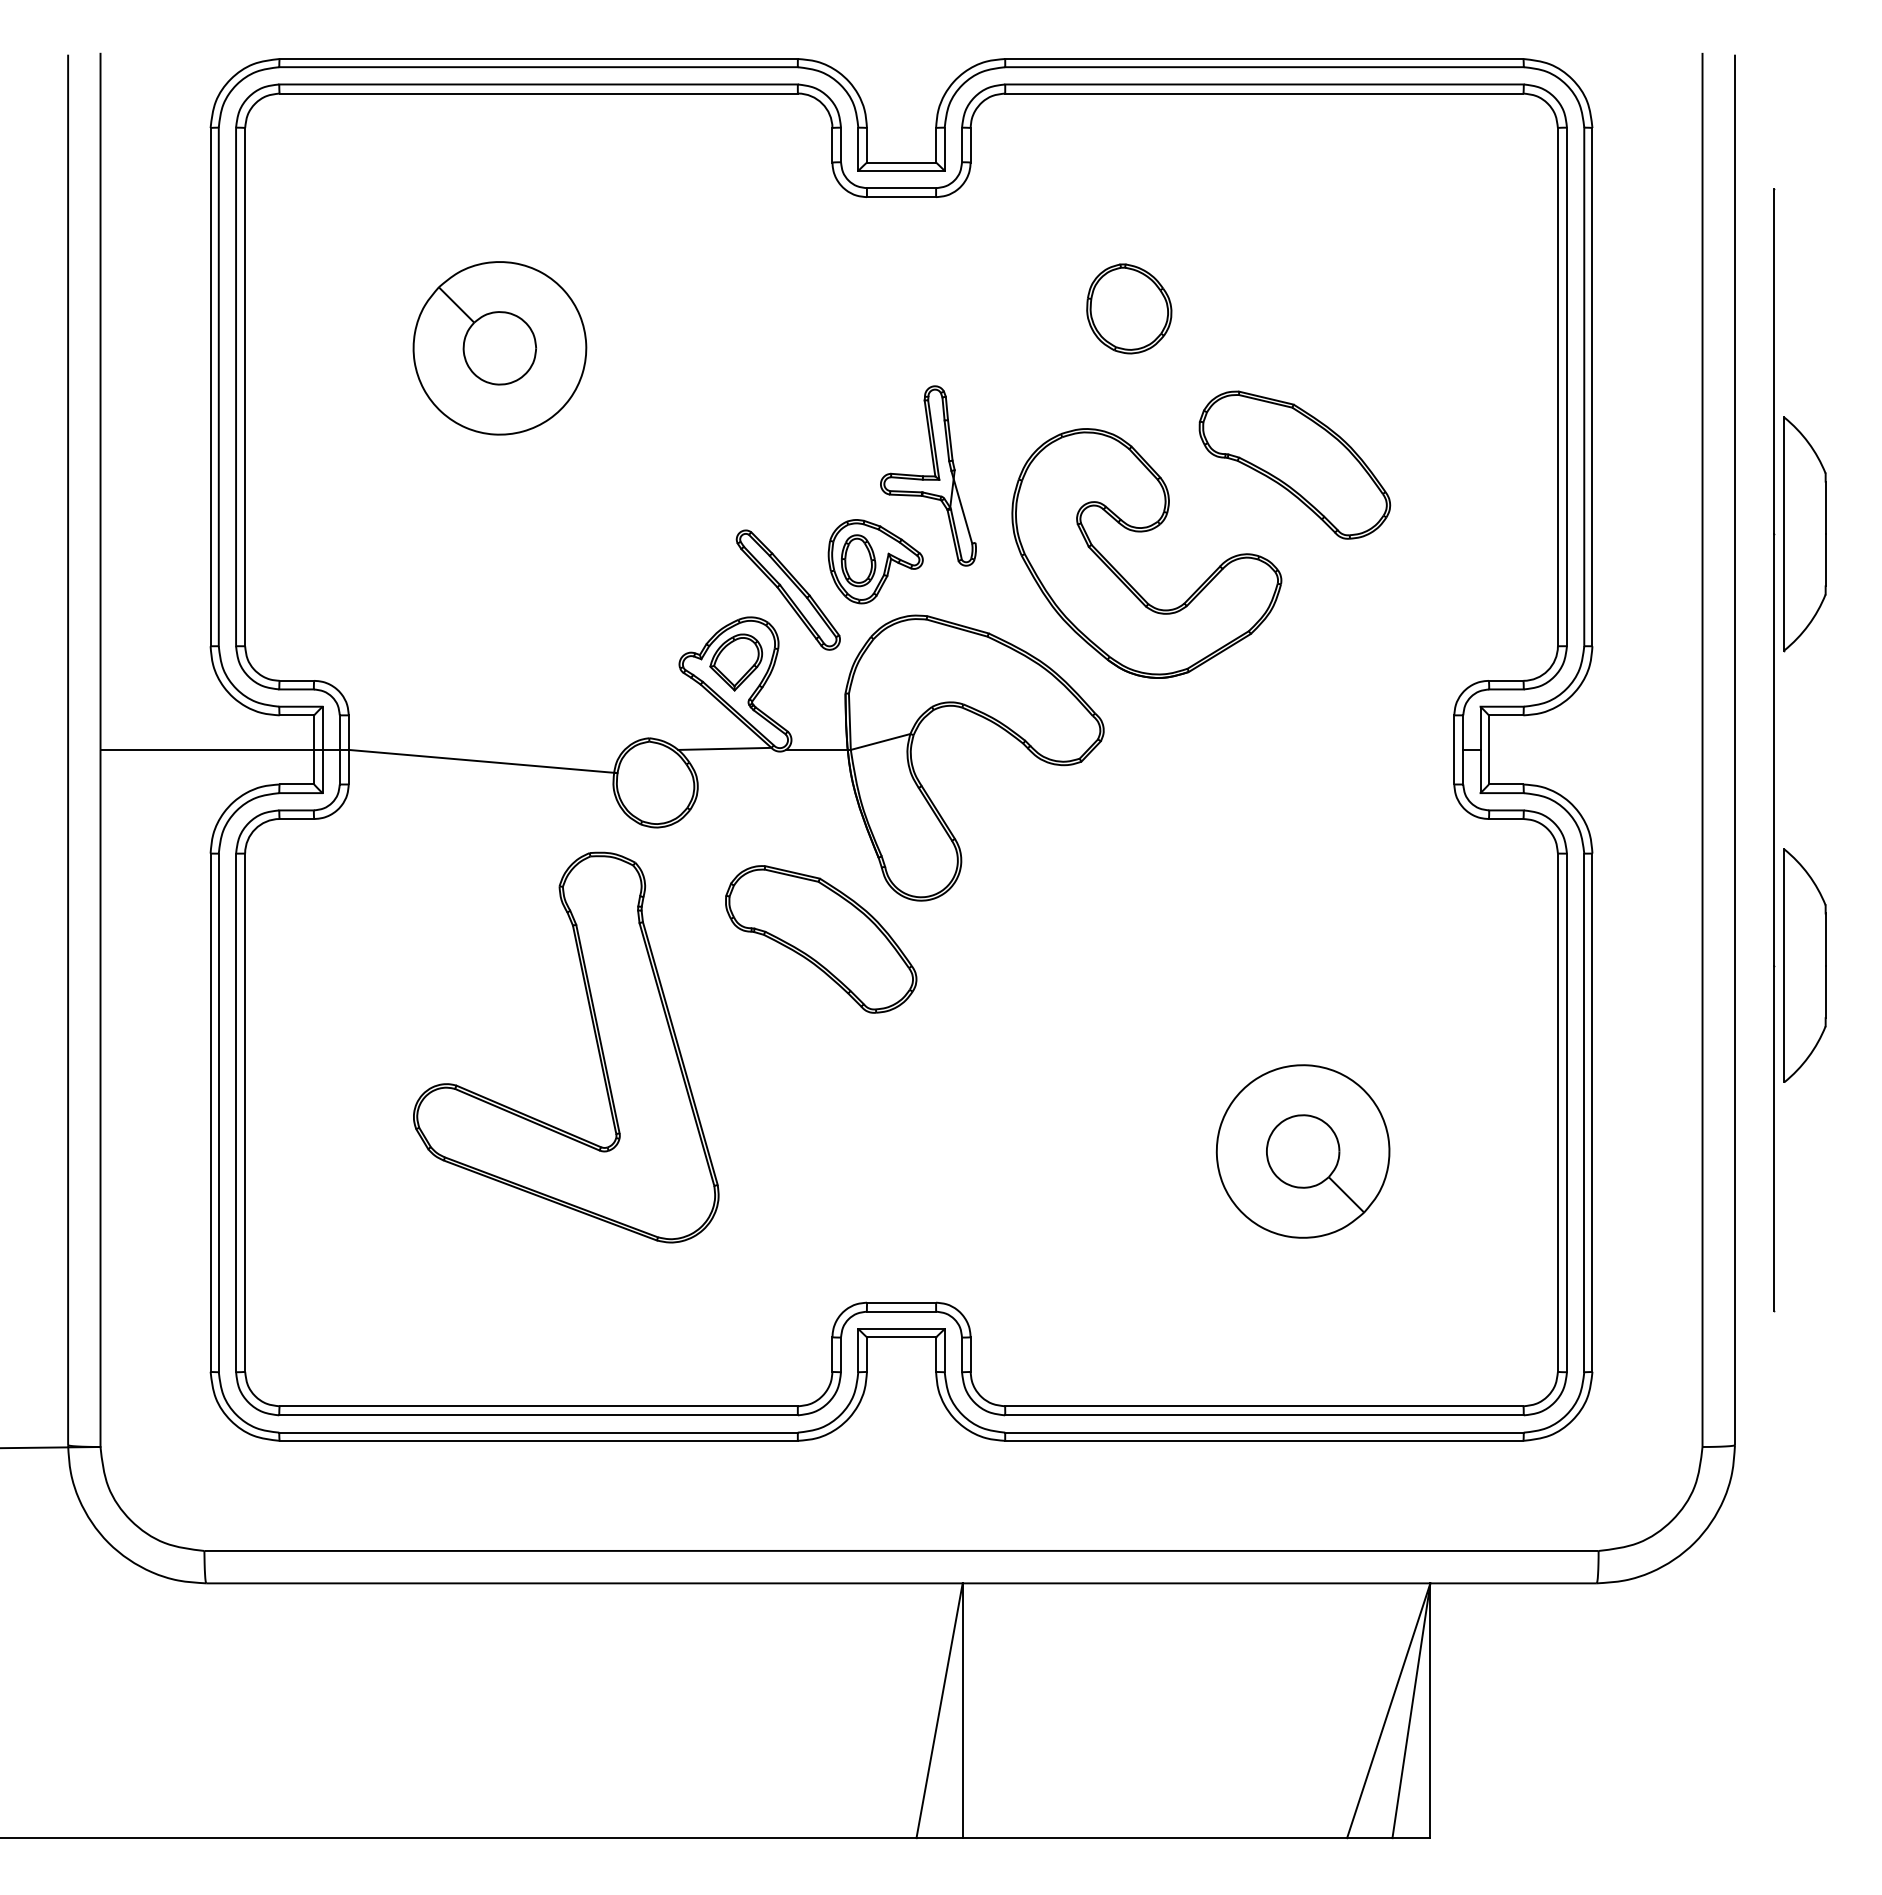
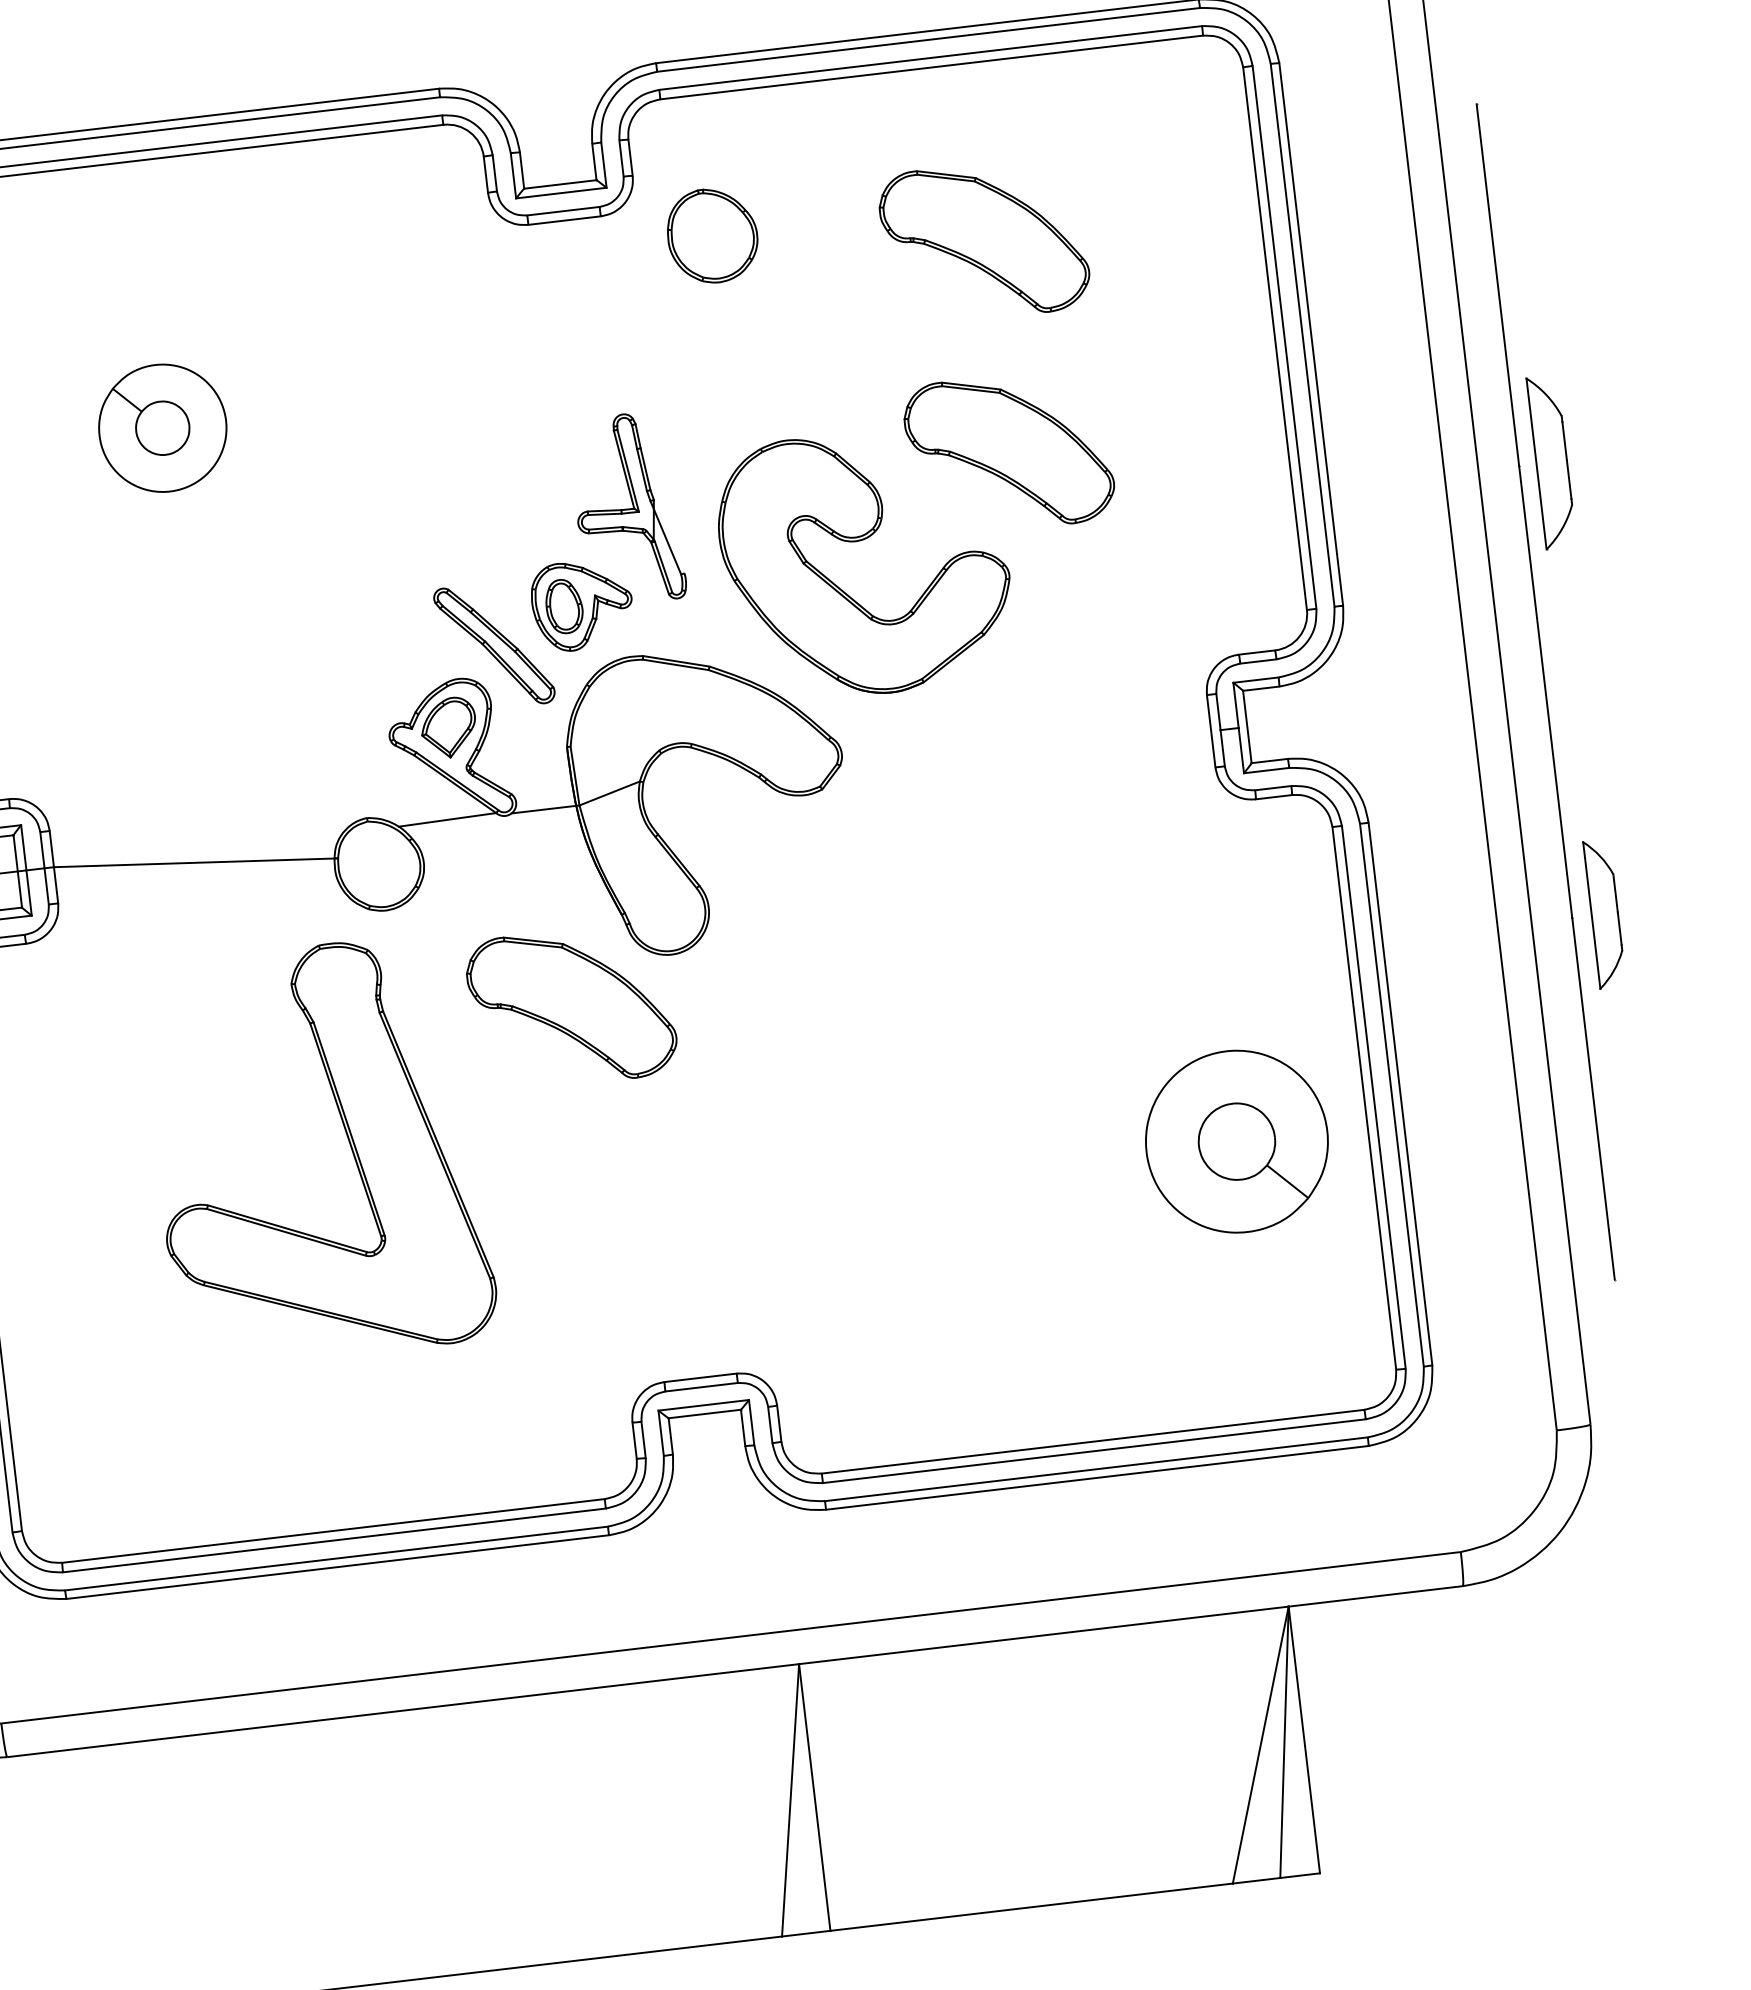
part: (1294, 262) -> (983, 240), added
part: (1129, 308) -> (712, 235), moved
part: (499, 348) -> (162, 428), size x0.7
part: (1804, 534) -> (1551, 462), size x0.7
part: (1804, 965) -> (1604, 913), size x0.6
part: (1302, 1151) -> (1236, 1141), moved

